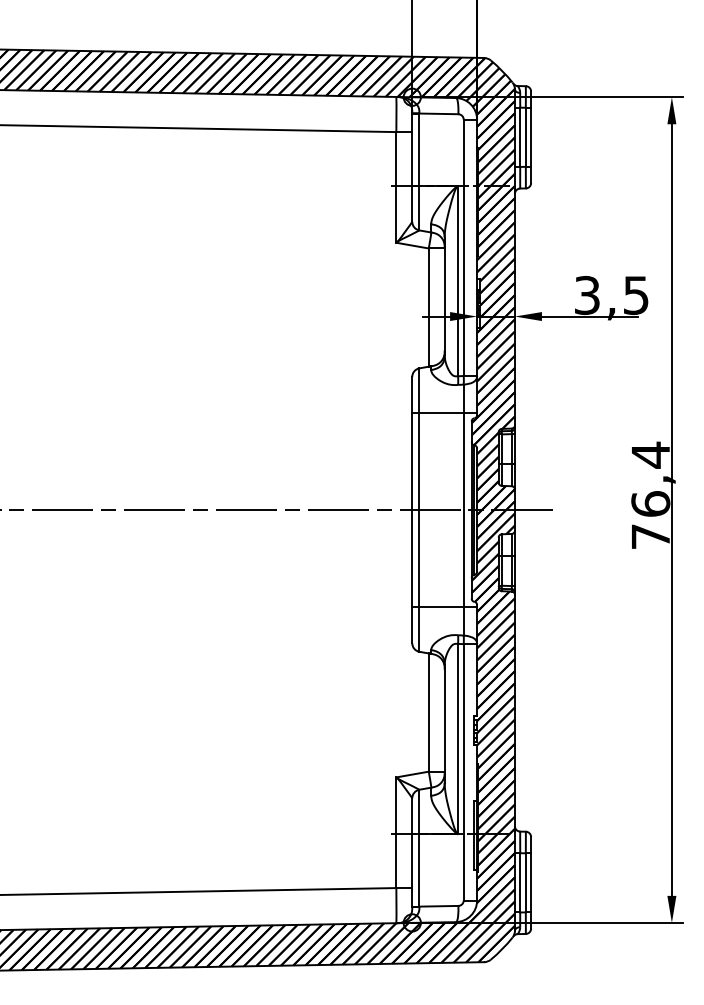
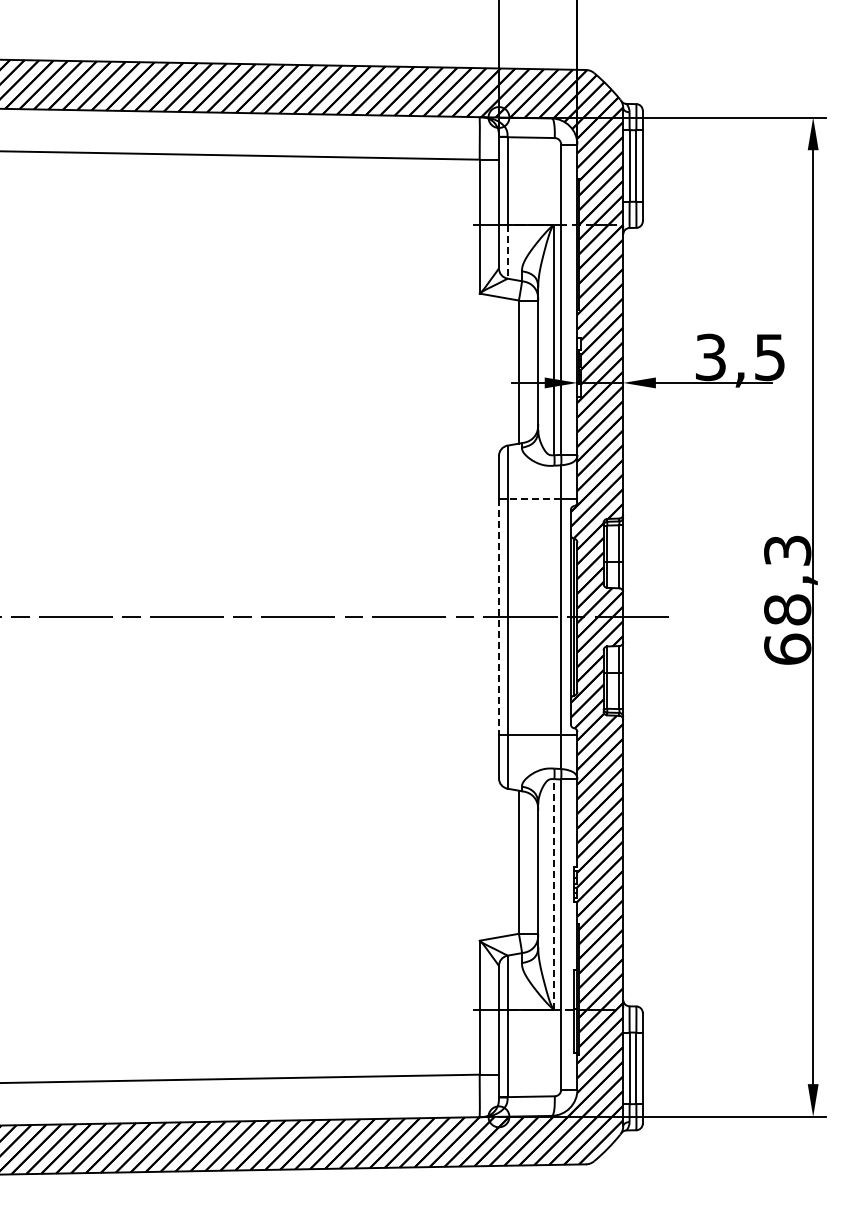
line: (419, 207) -> (507, 251), solid -> dashed
line: (441, 412) -> (534, 499), solid -> dashed
text: (650, 495) -> (787, 599), 76,4 -> 68,3
line: (411, 510) -> (498, 617), solid -> dashed
line: (458, 738) -> (554, 893), solid -> dashed

